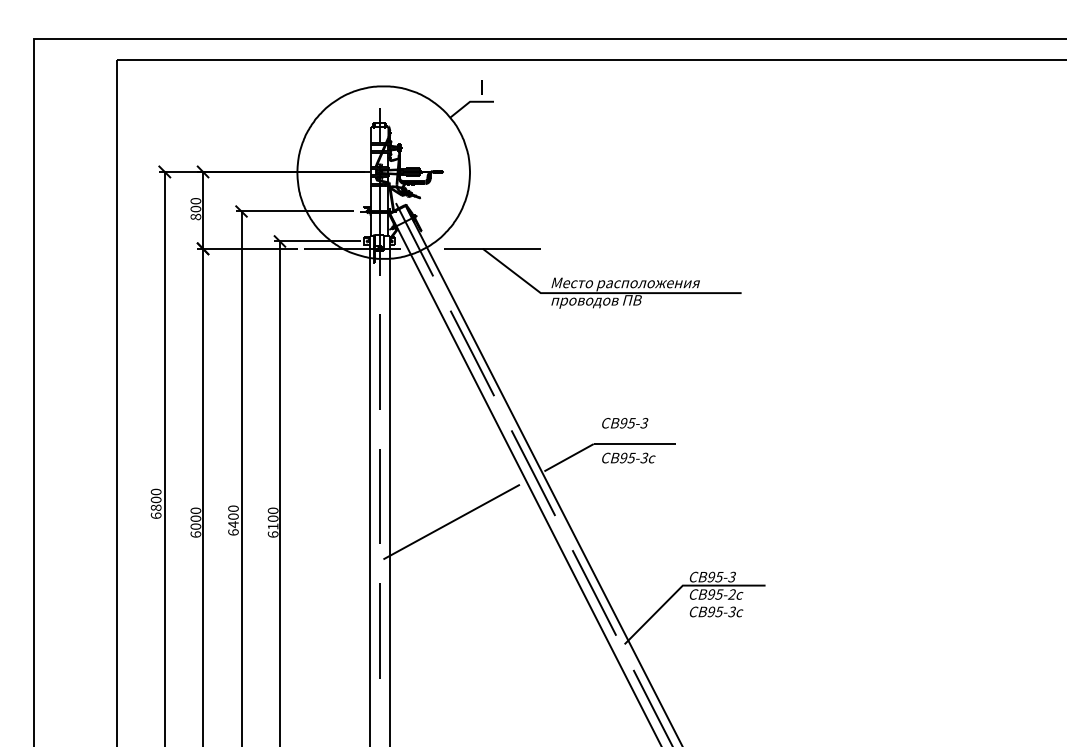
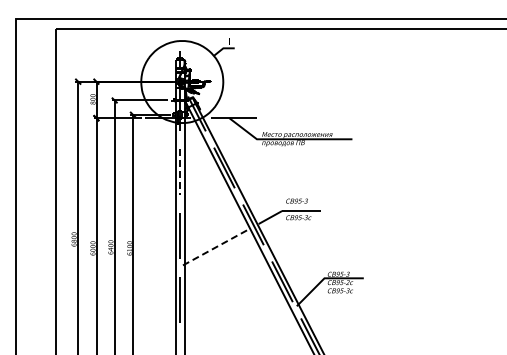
line: (379, 362) -> (180, 172), solid -> dashed
line: (451, 522) -> (214, 248), solid -> dashed

